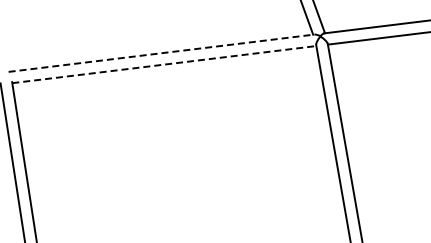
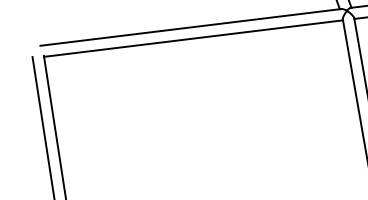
line: (162, 53) -> (191, 27), dashed -> solid
line: (164, 64) -> (193, 38), dashed -> solid

